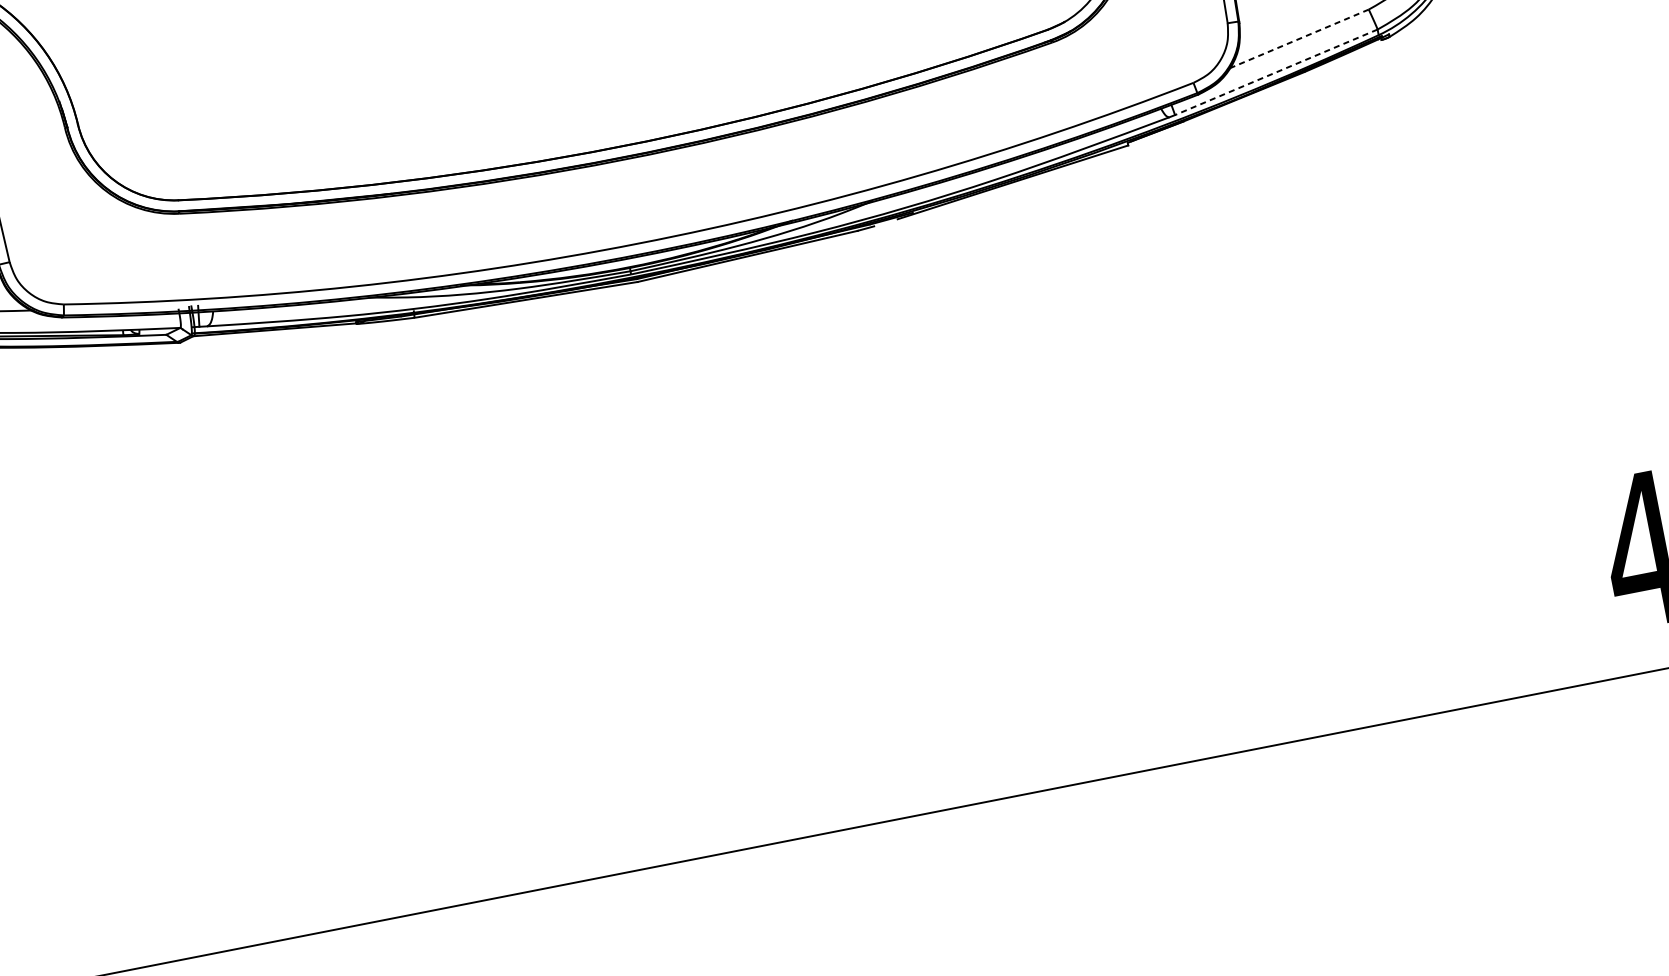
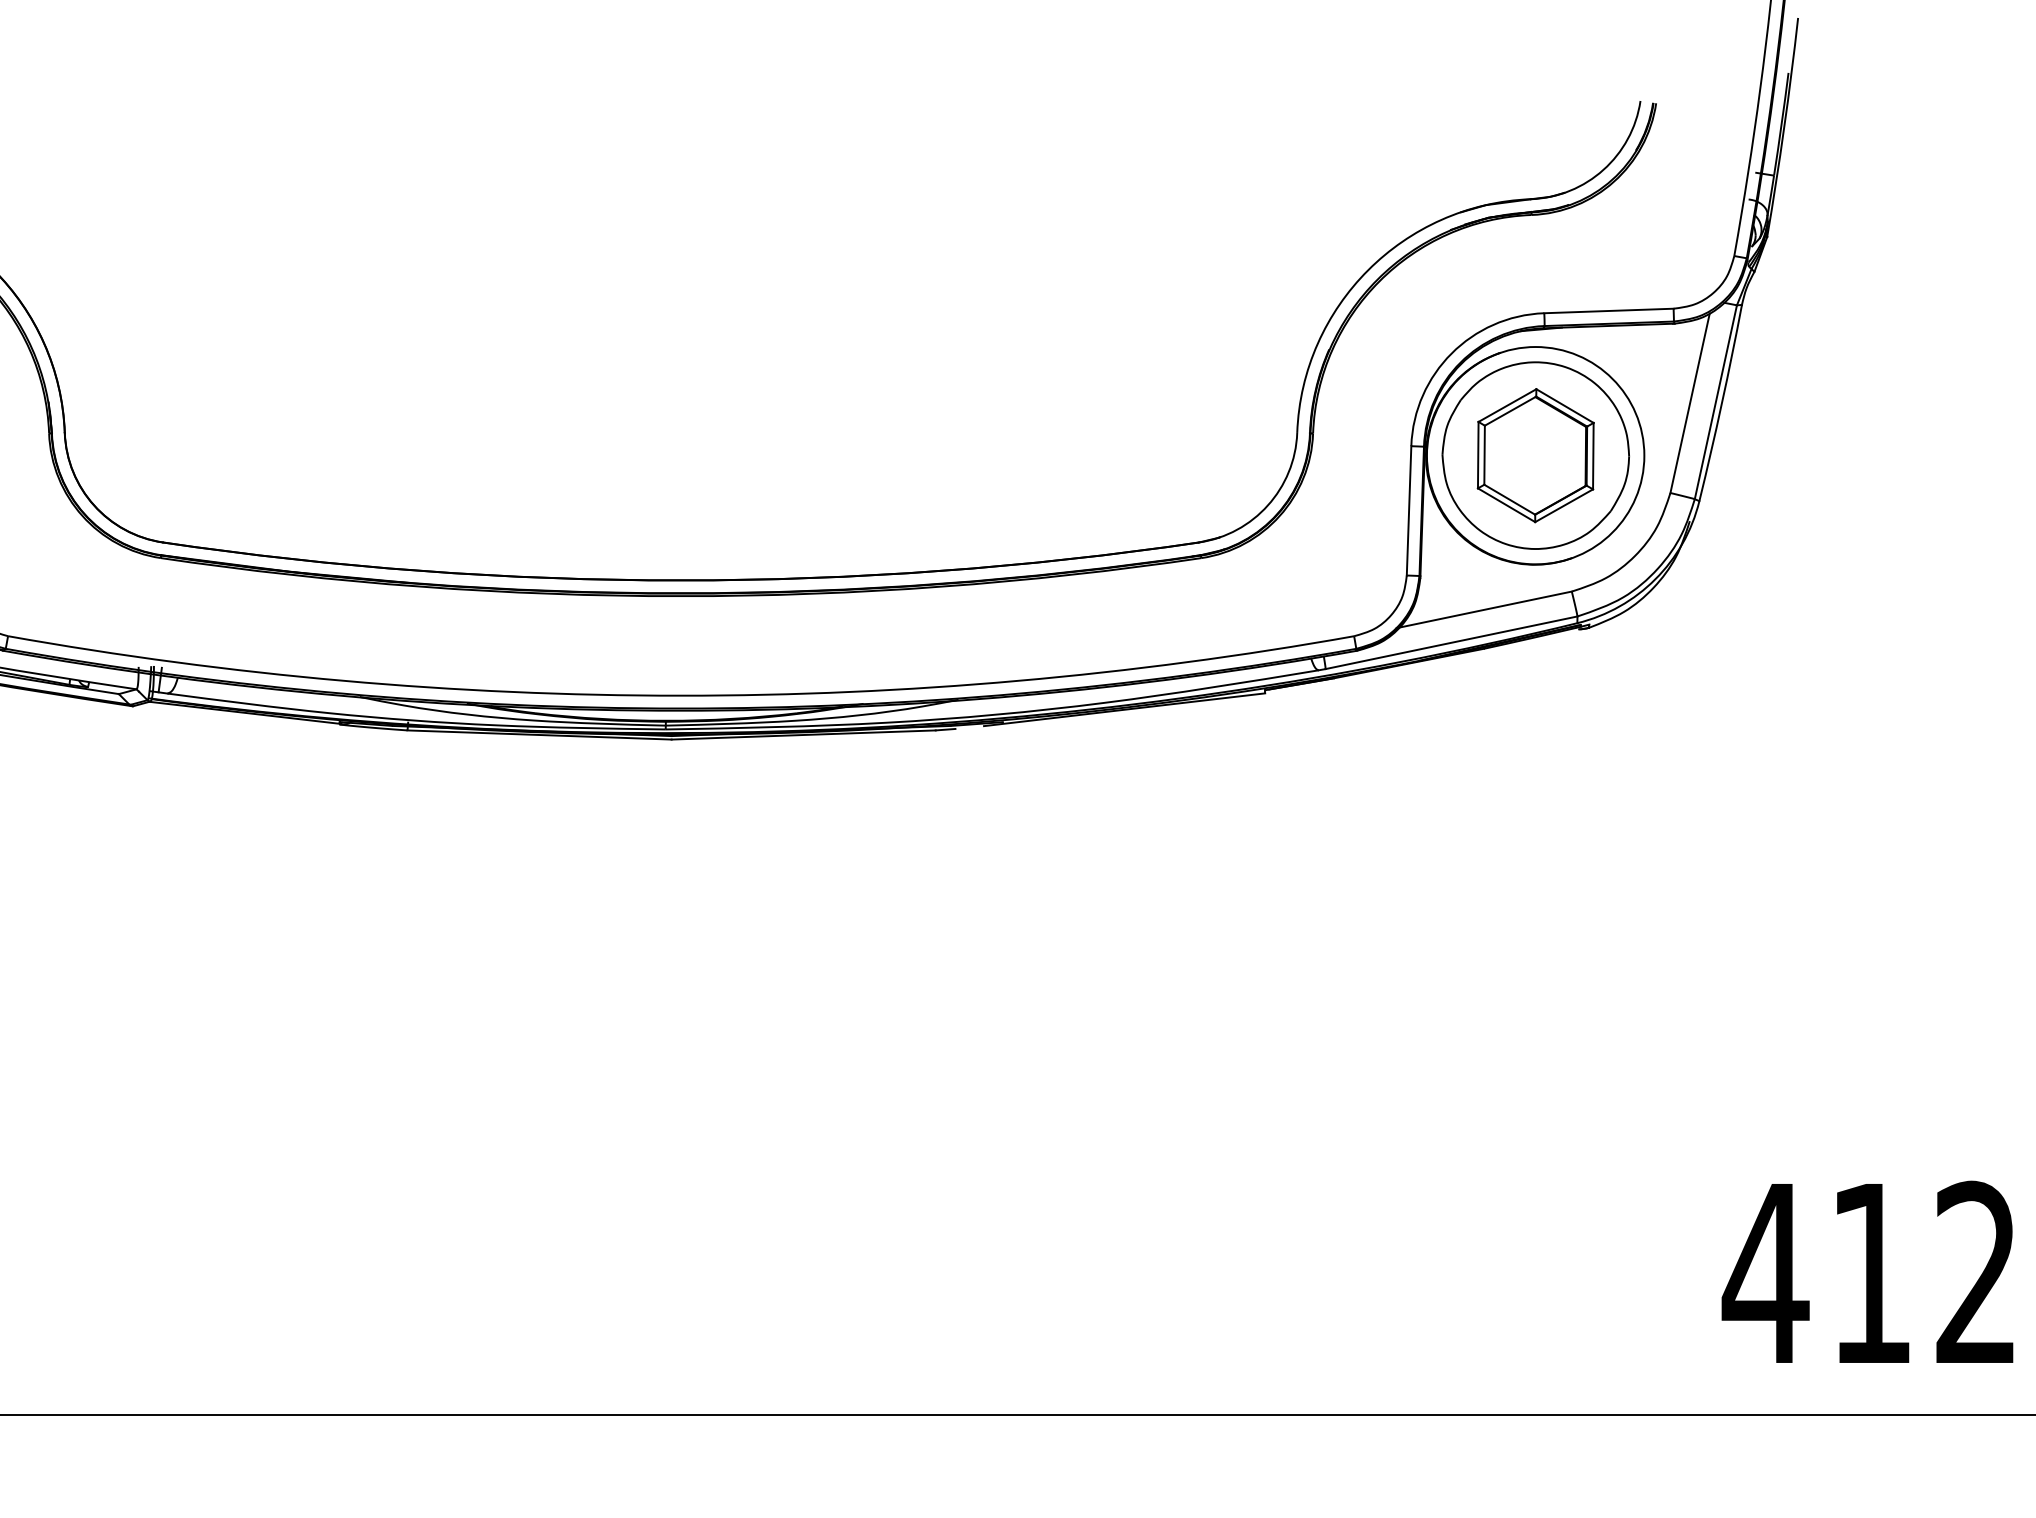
line: (1297, 39) -> (1483, 609), dashed -> solid
line: (1276, 72) -> (1451, 642), dashed -> solid

